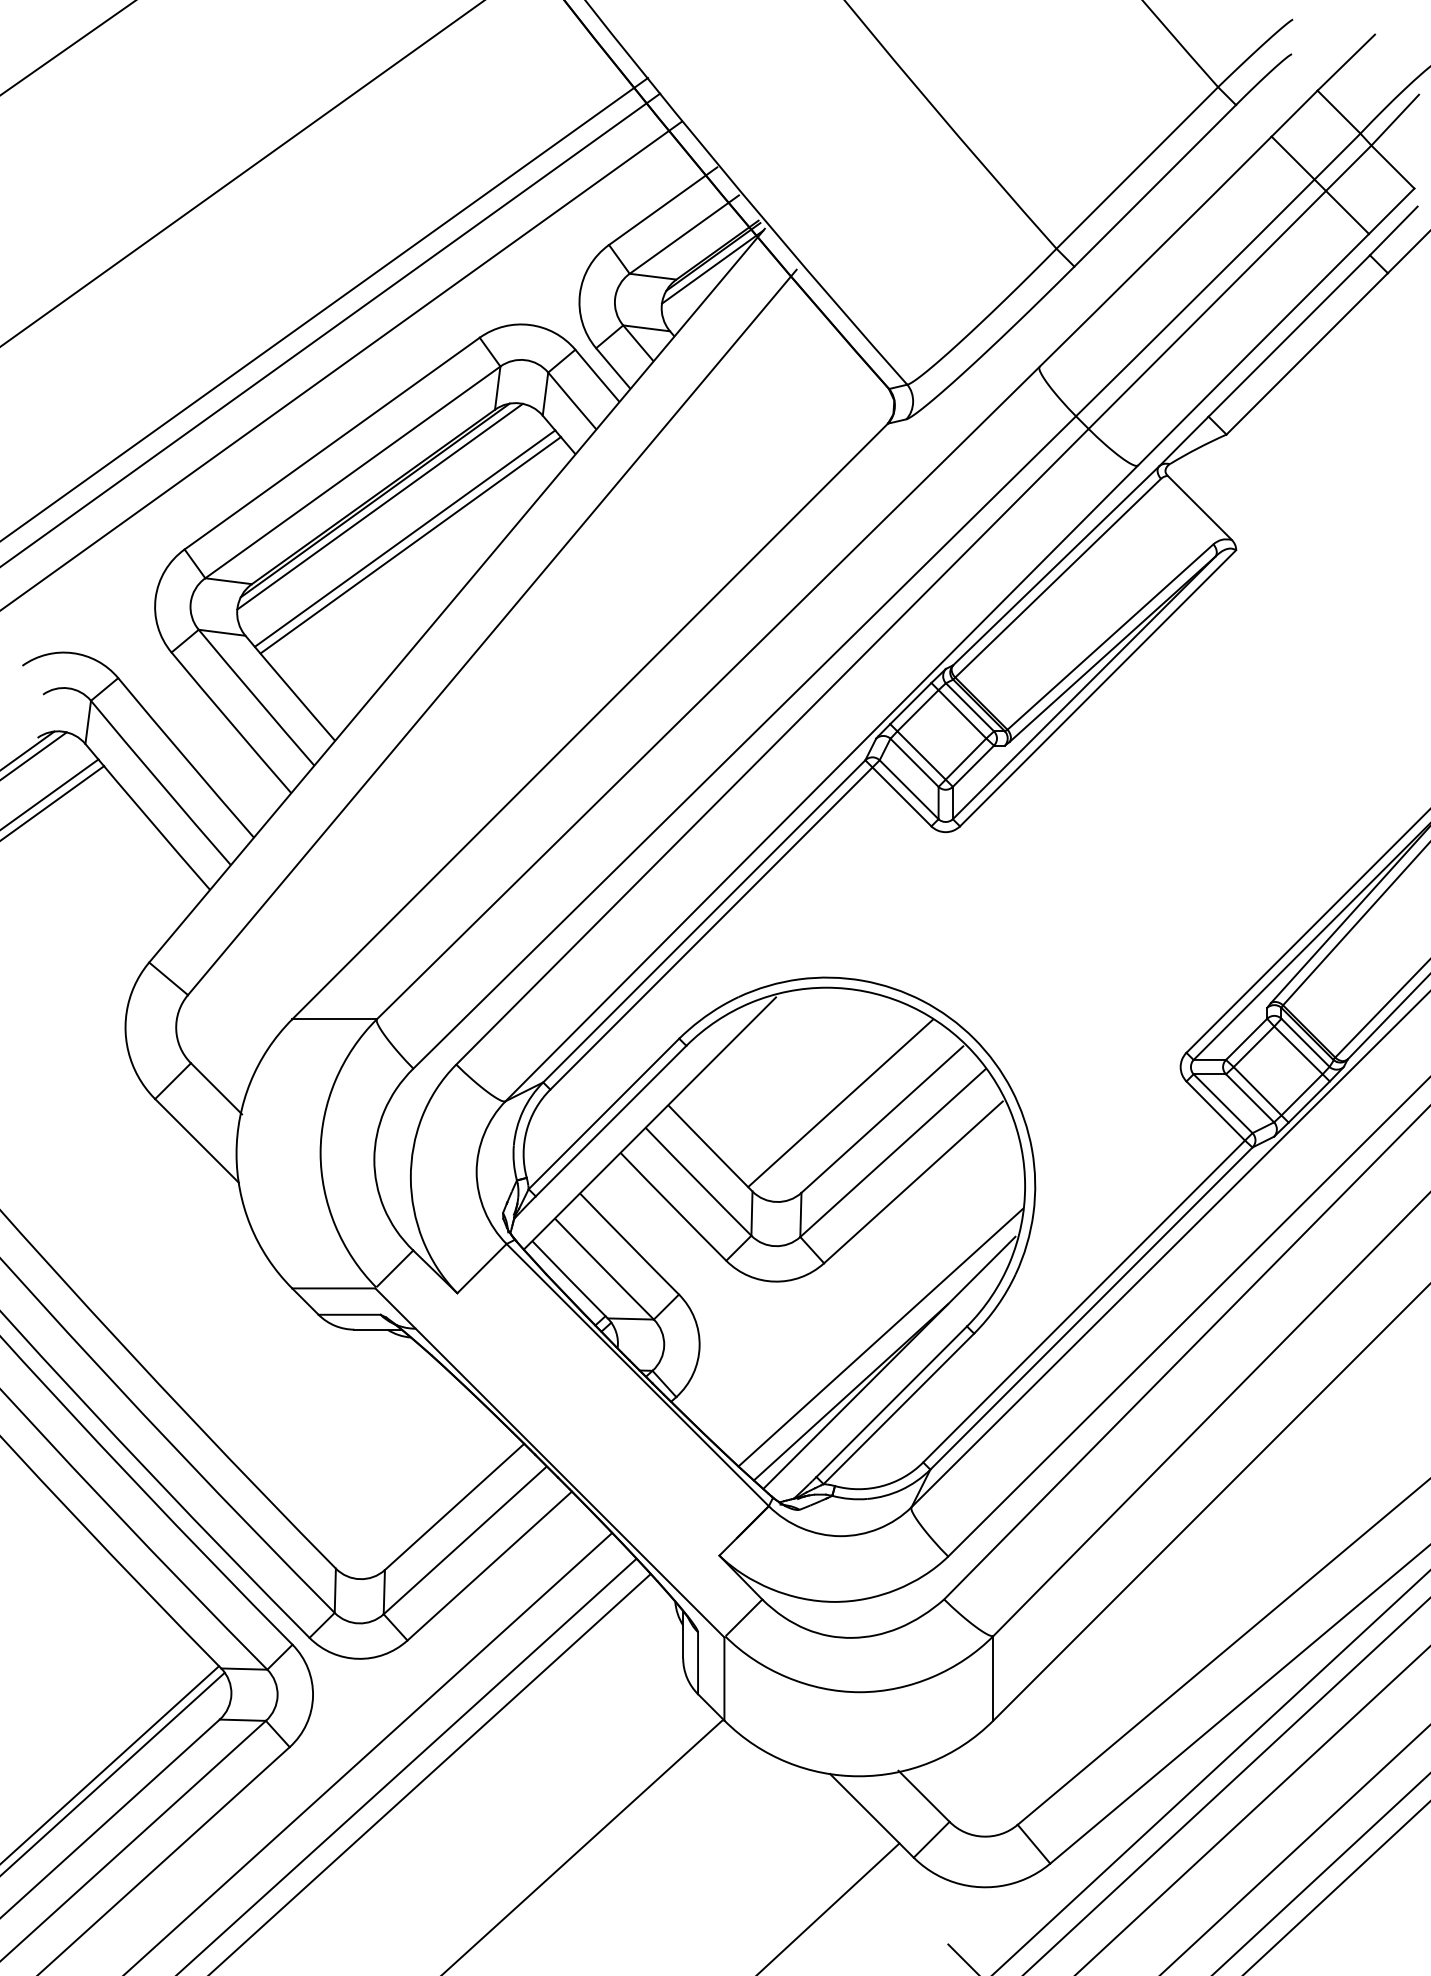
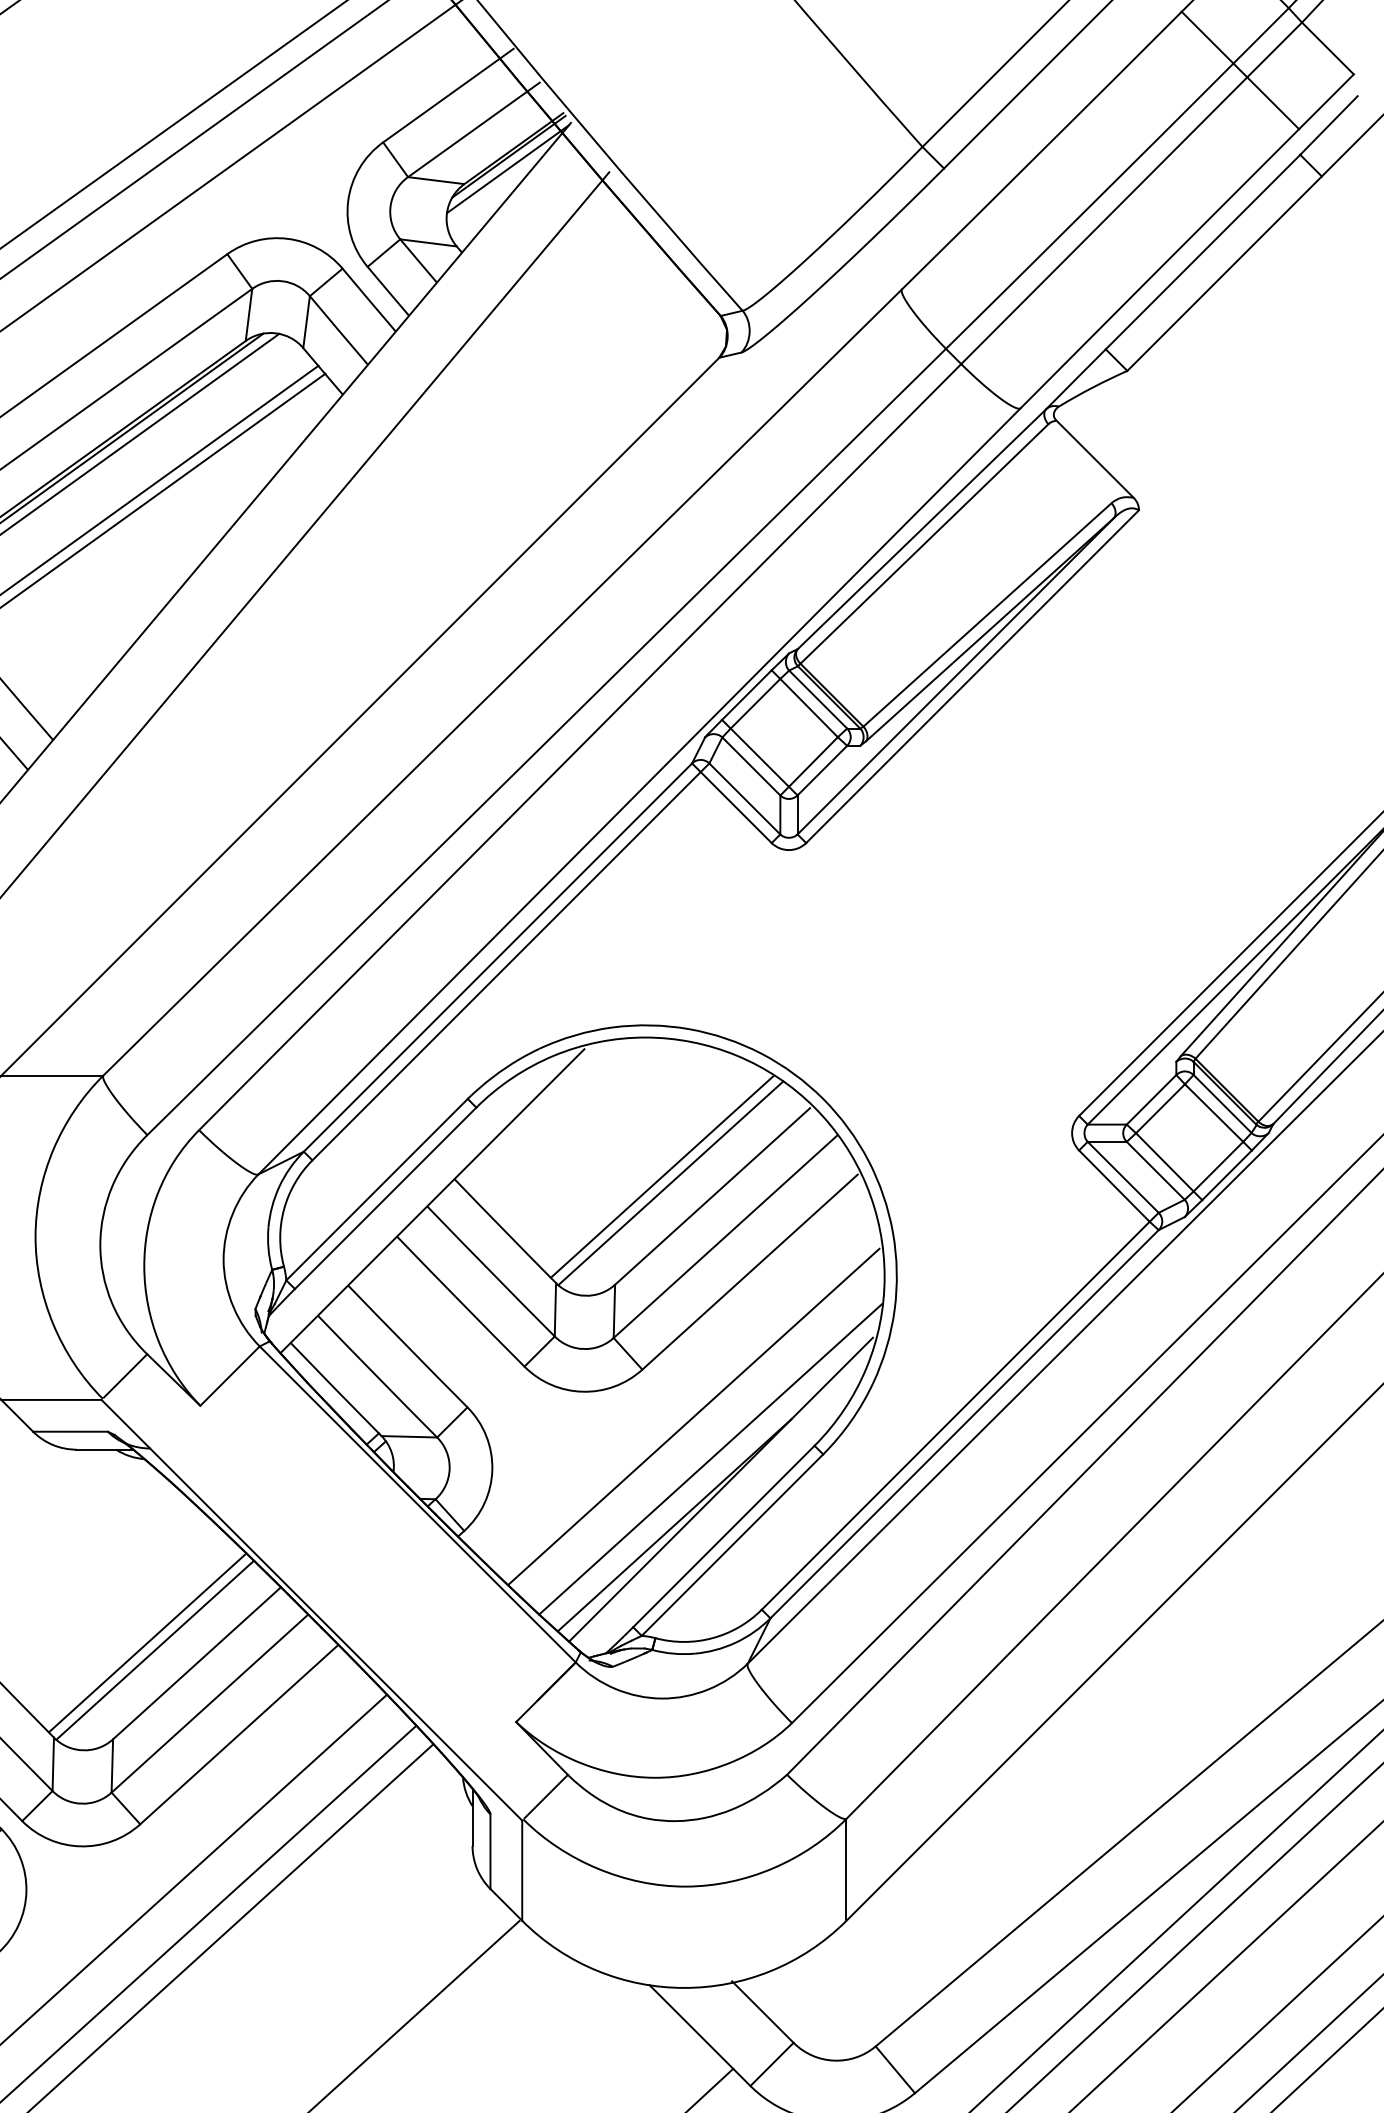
line: (847, 1108) -> (670, 1183), added
line: (866, 1302) -> (693, 1416), added
line: (413, 1489) -> (147, 1642), added
line: (419, 1495) -> (154, 1649), added

